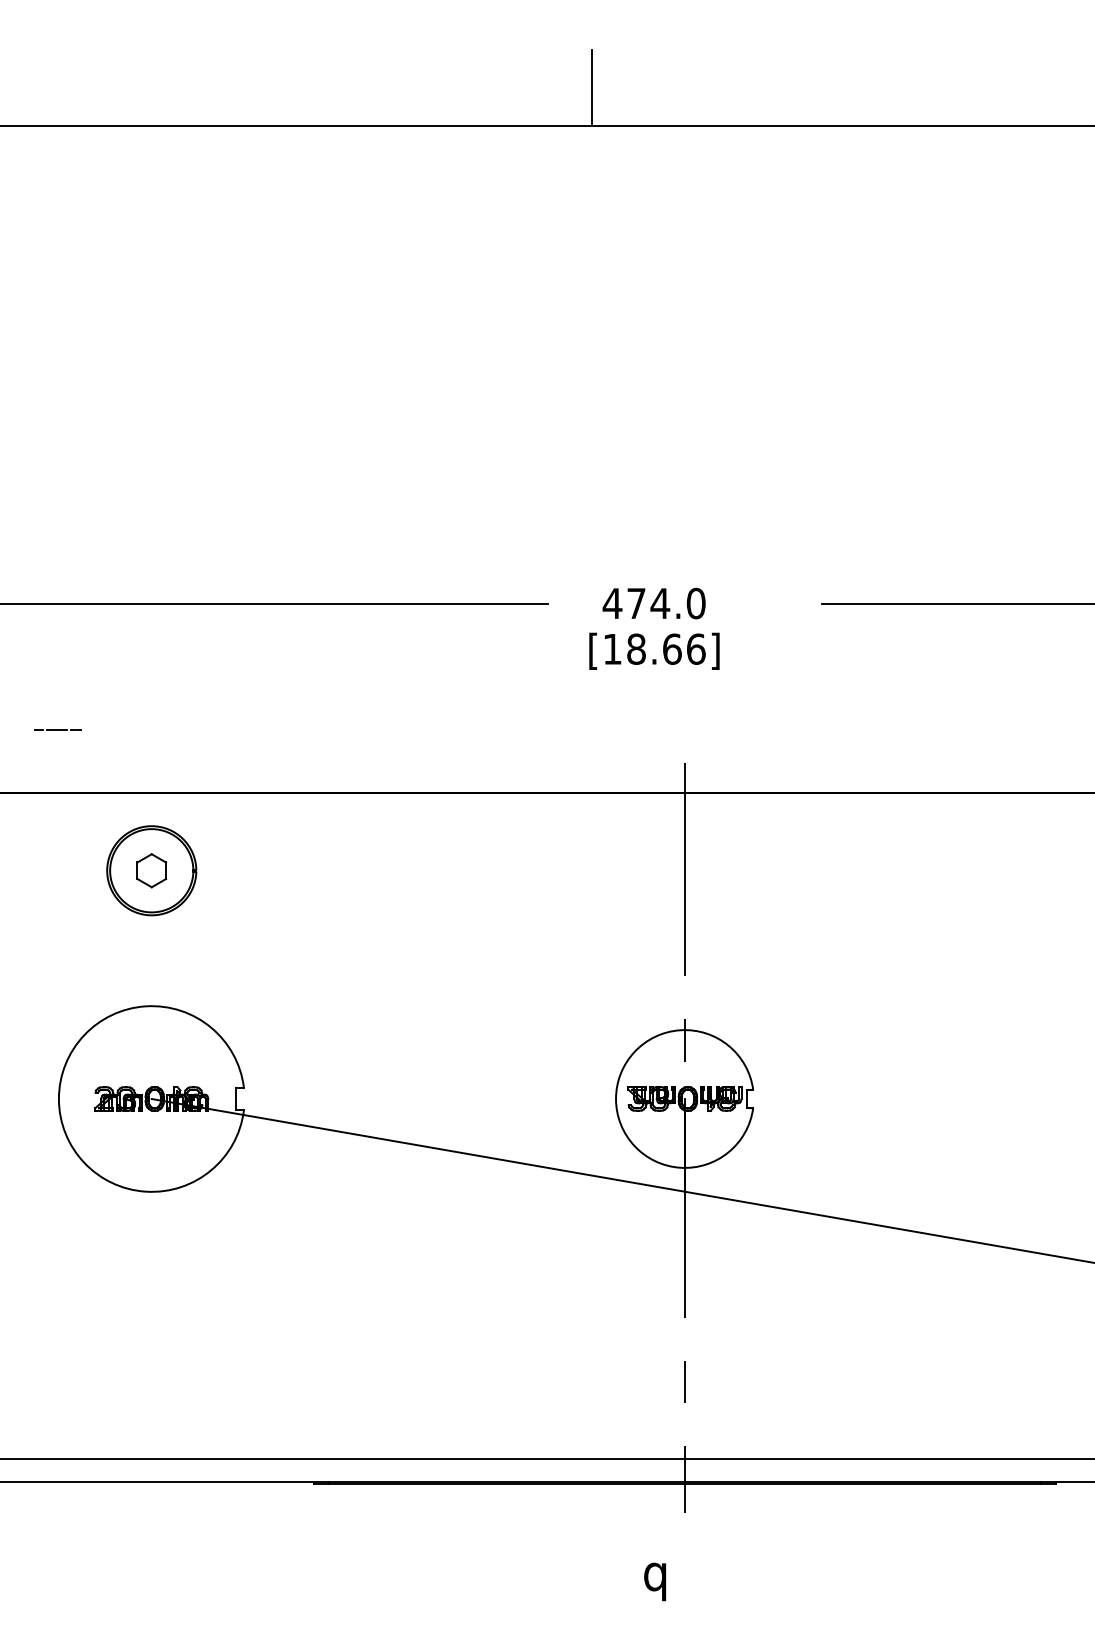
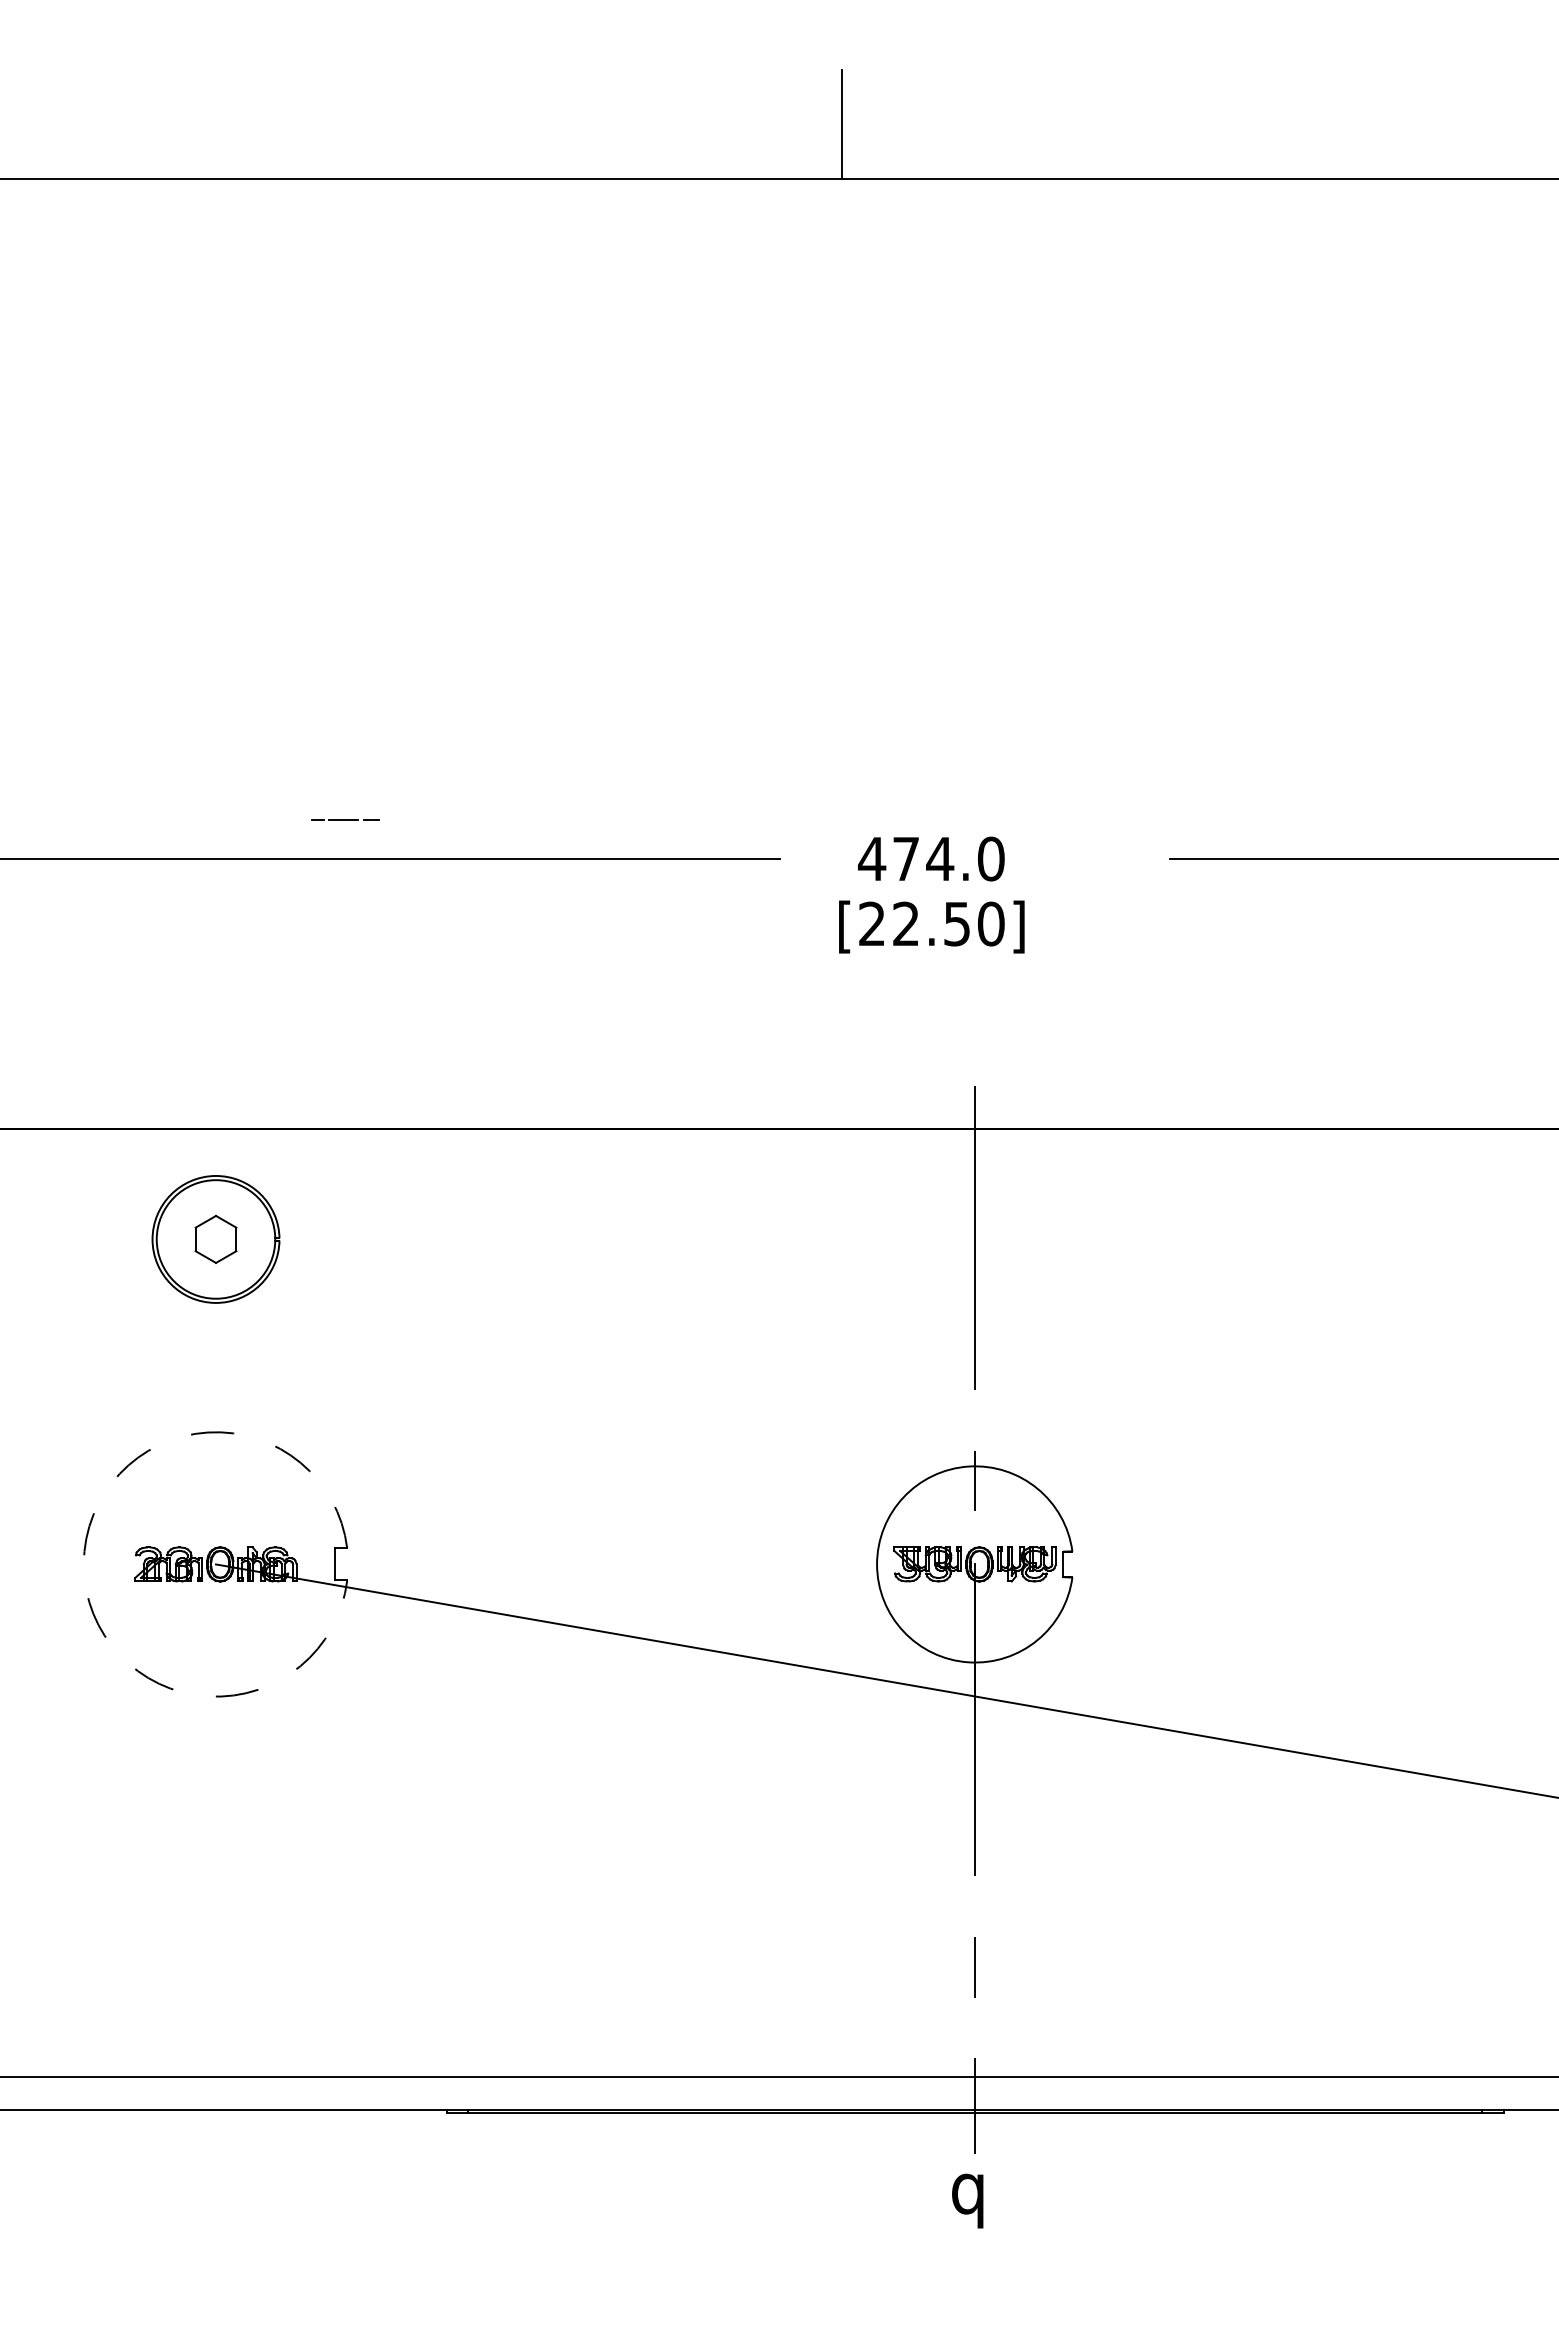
text: (654, 648) -> (931, 923), [18.66] -> [22.50]
line: (57, 729) -> (345, 819), moved
arc: (58, 1099) -> (83, 1564), solid -> dashed
text: (654, 1581) -> (967, 2200), moved

